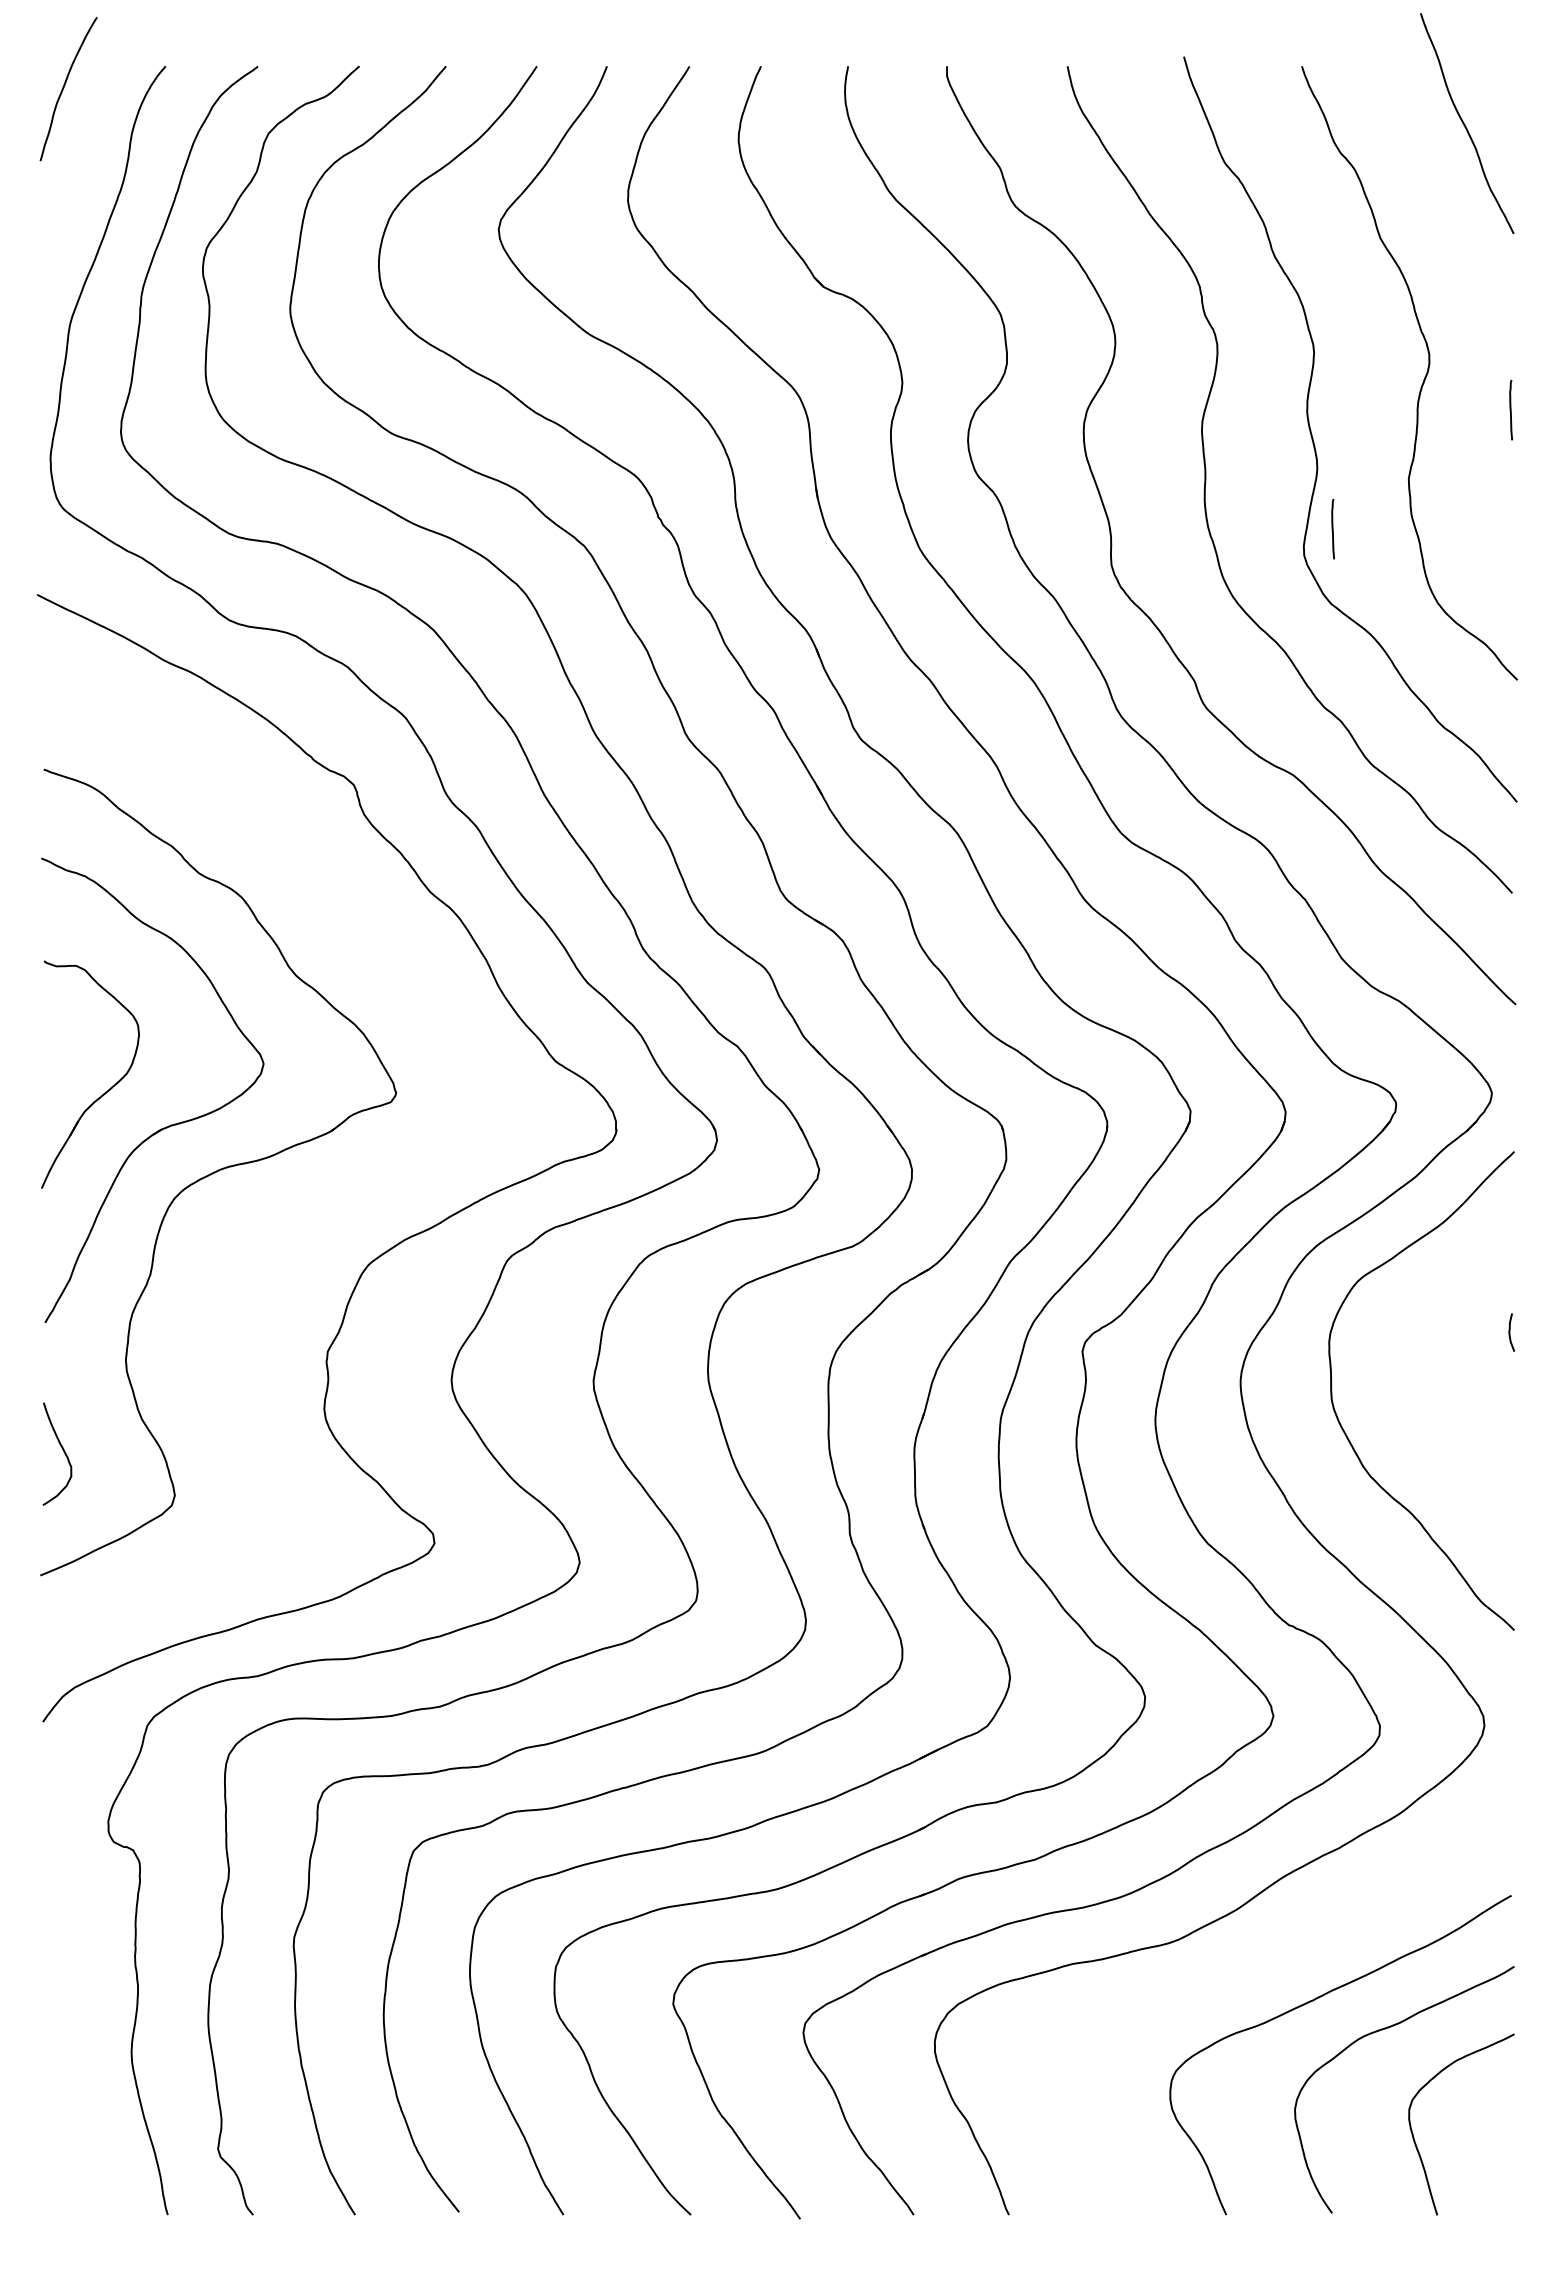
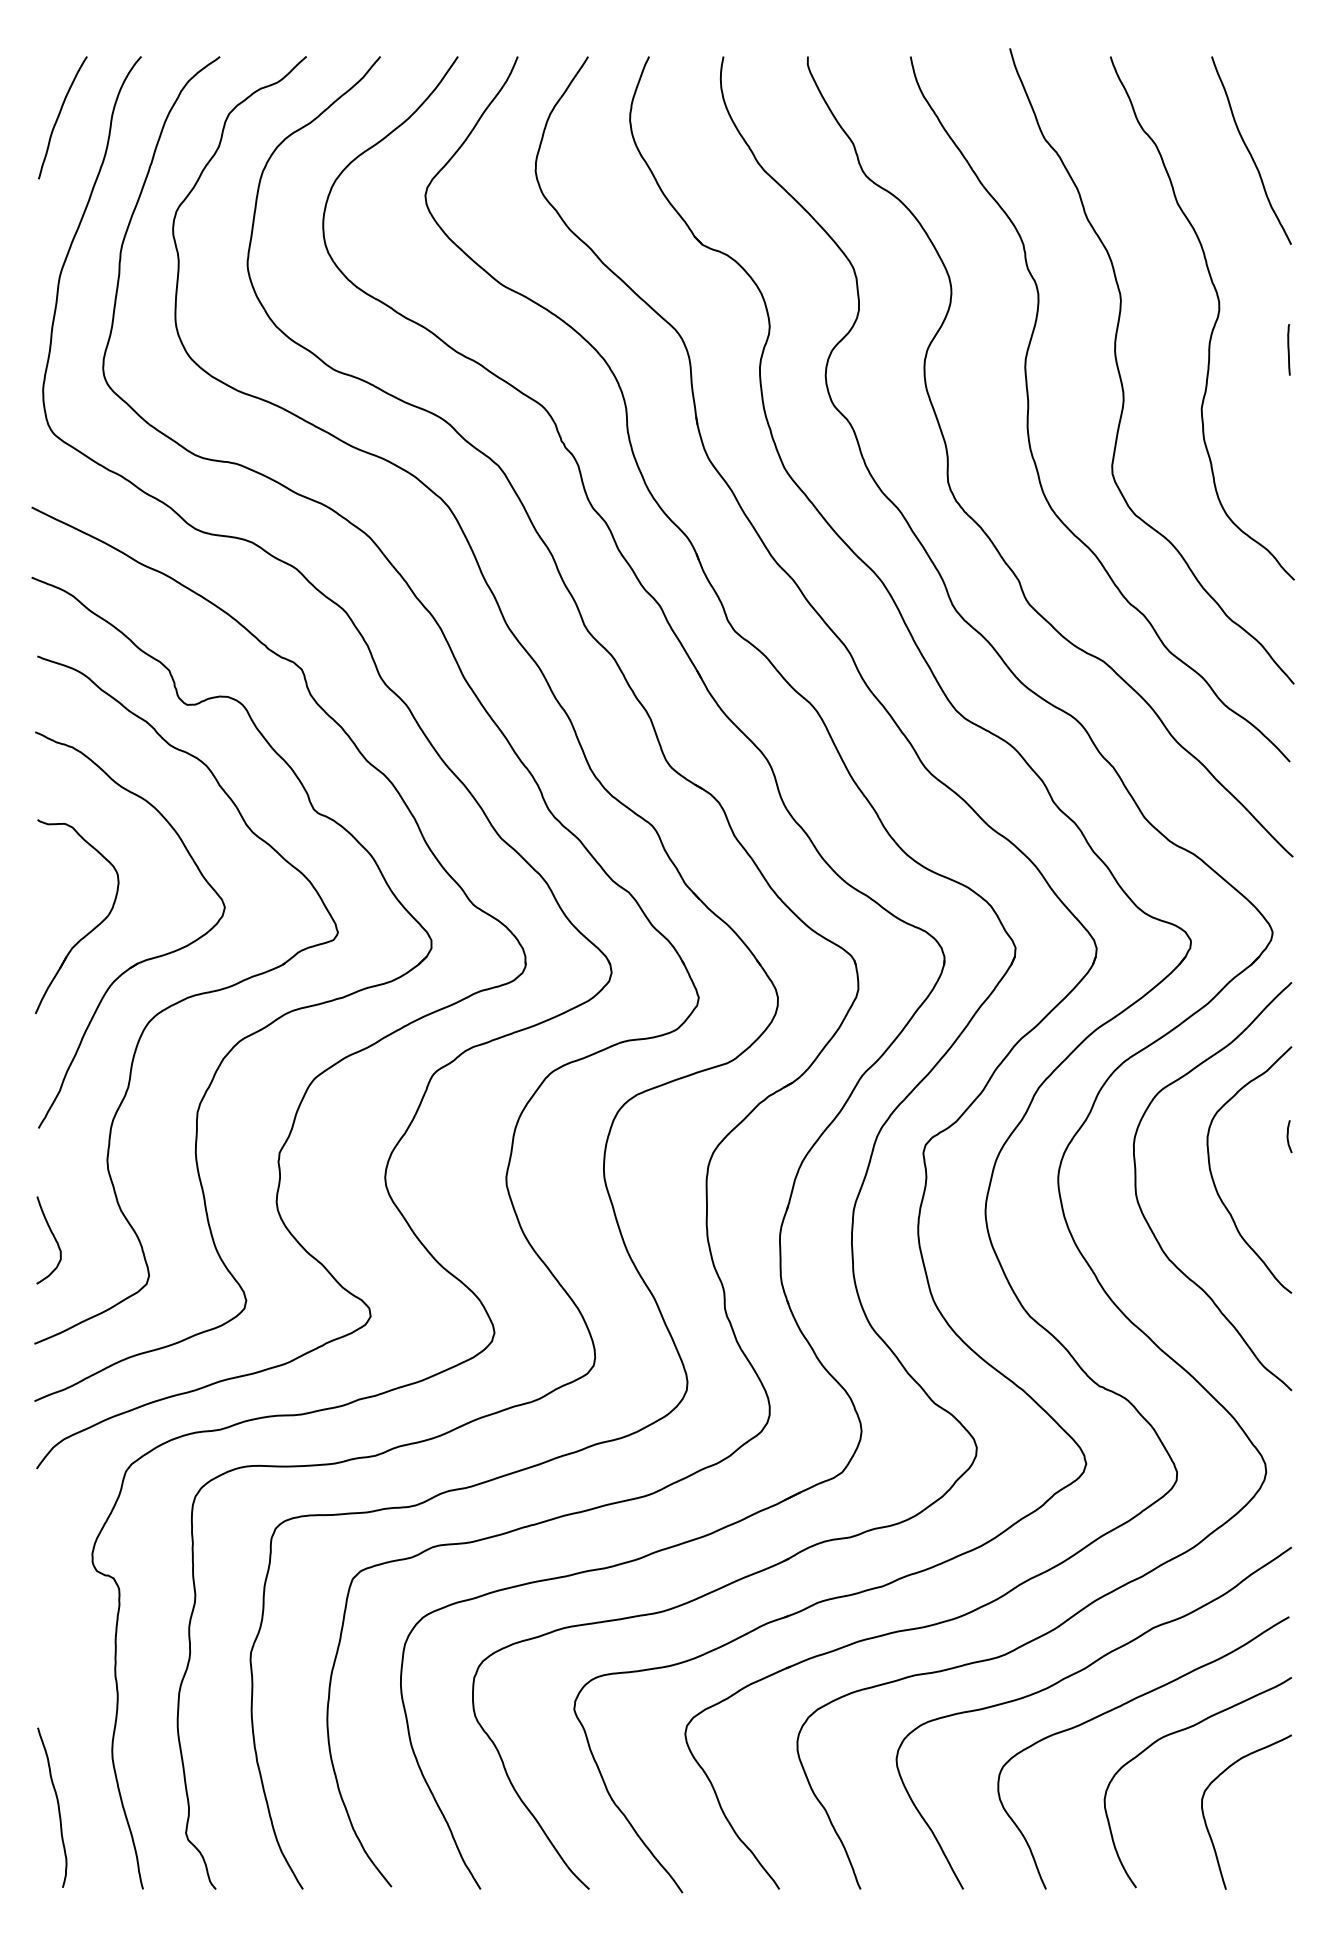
curve: (64, 87) -> (59, 116), moved
curve: (1465, 124) -> (1250, 151), moved
curve: (1332, 529) -> (1136, 451), removed
part: (297, 1210) -> (253, 1032), added
curve: (1423, 1384) -> (1214, 1180), added
curve: (1257, 1964) -> (1072, 1675), added
curve: (67, 2117) -> (57, 1806), added

